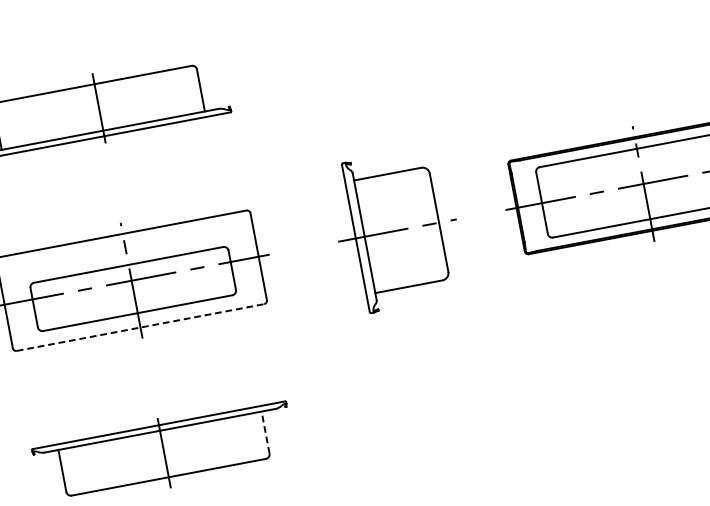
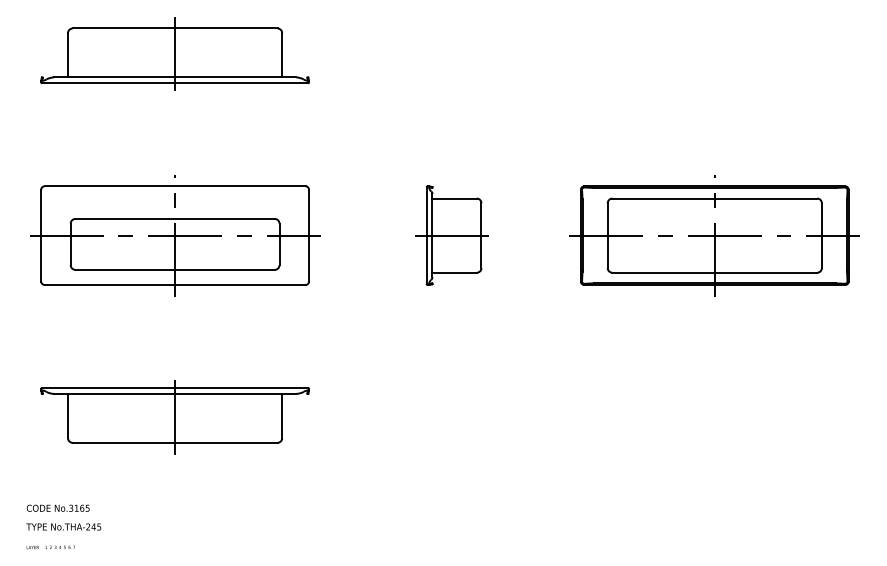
part: (393, 231) -> (451, 235), size x0.62
line: (140, 327) -> (175, 285), dashed -> solid
line: (265, 432) -> (282, 415), dashed -> solid

